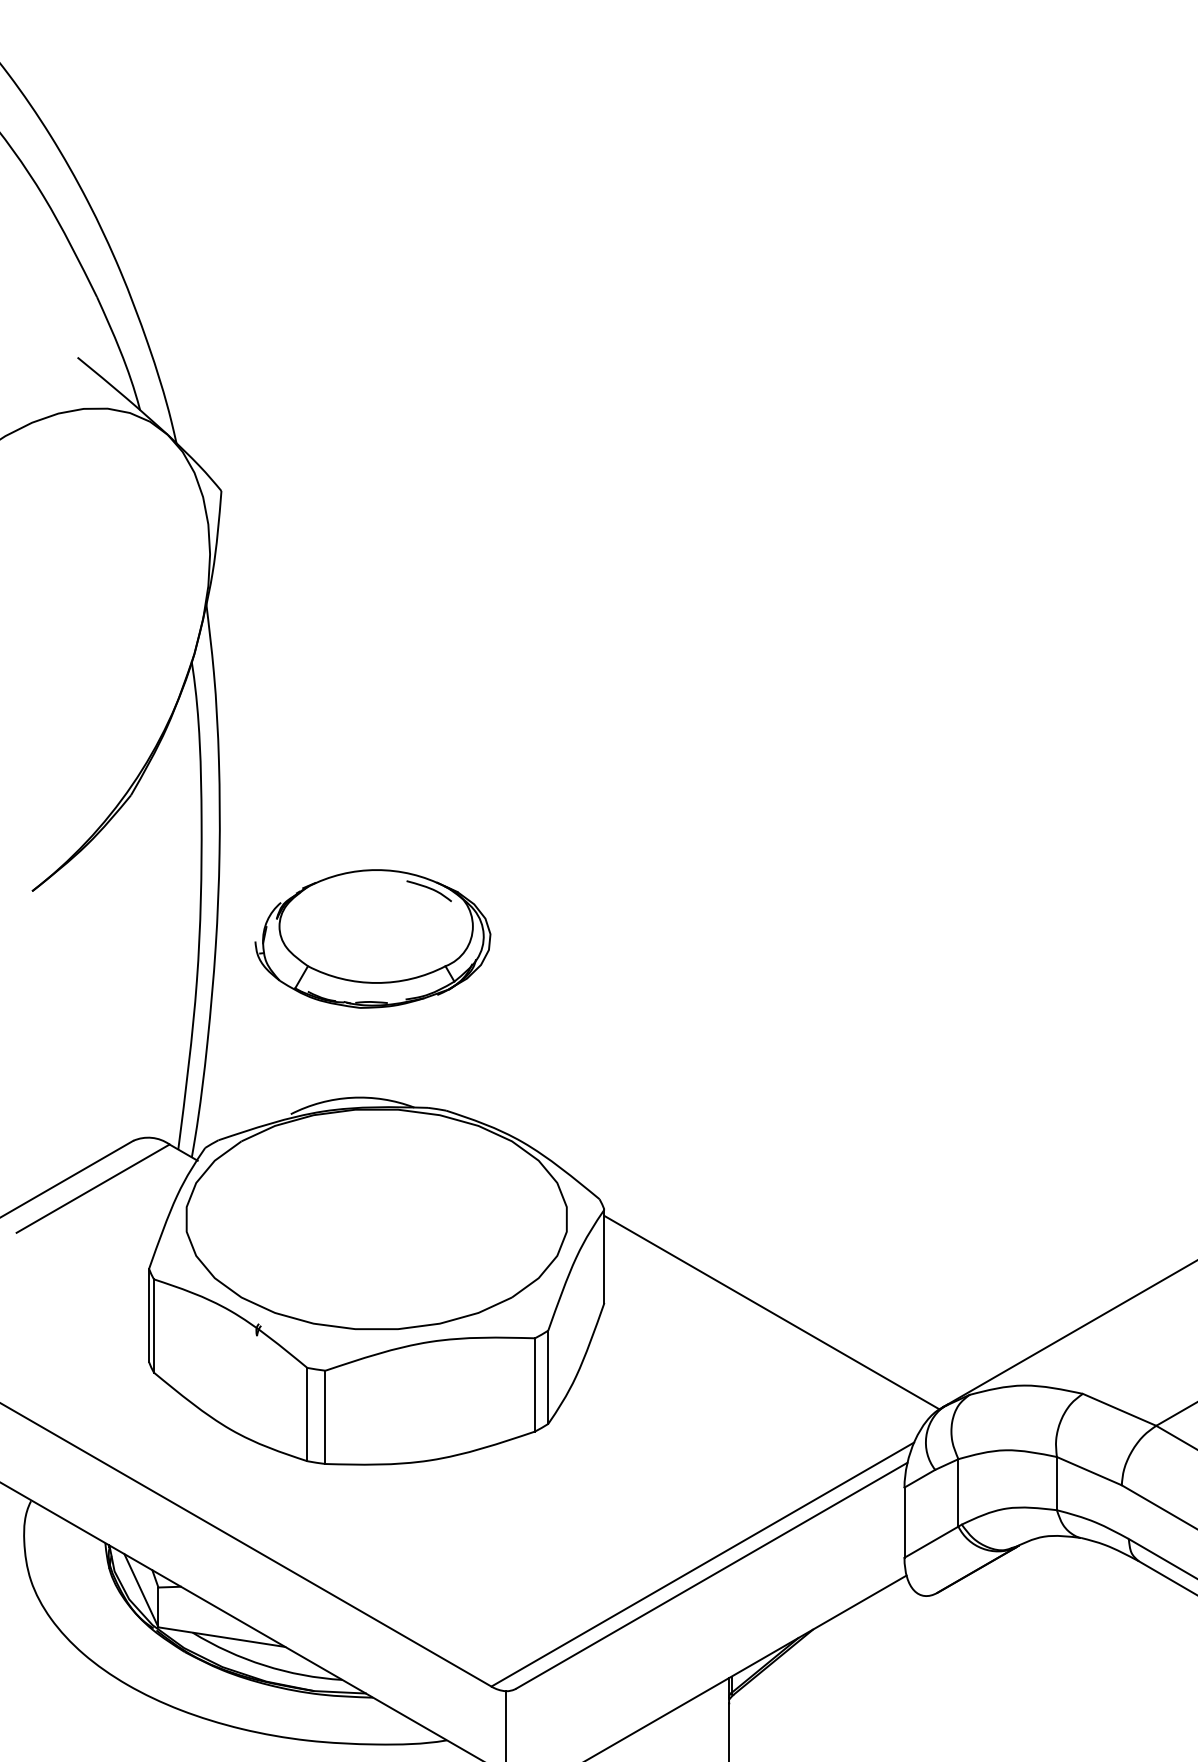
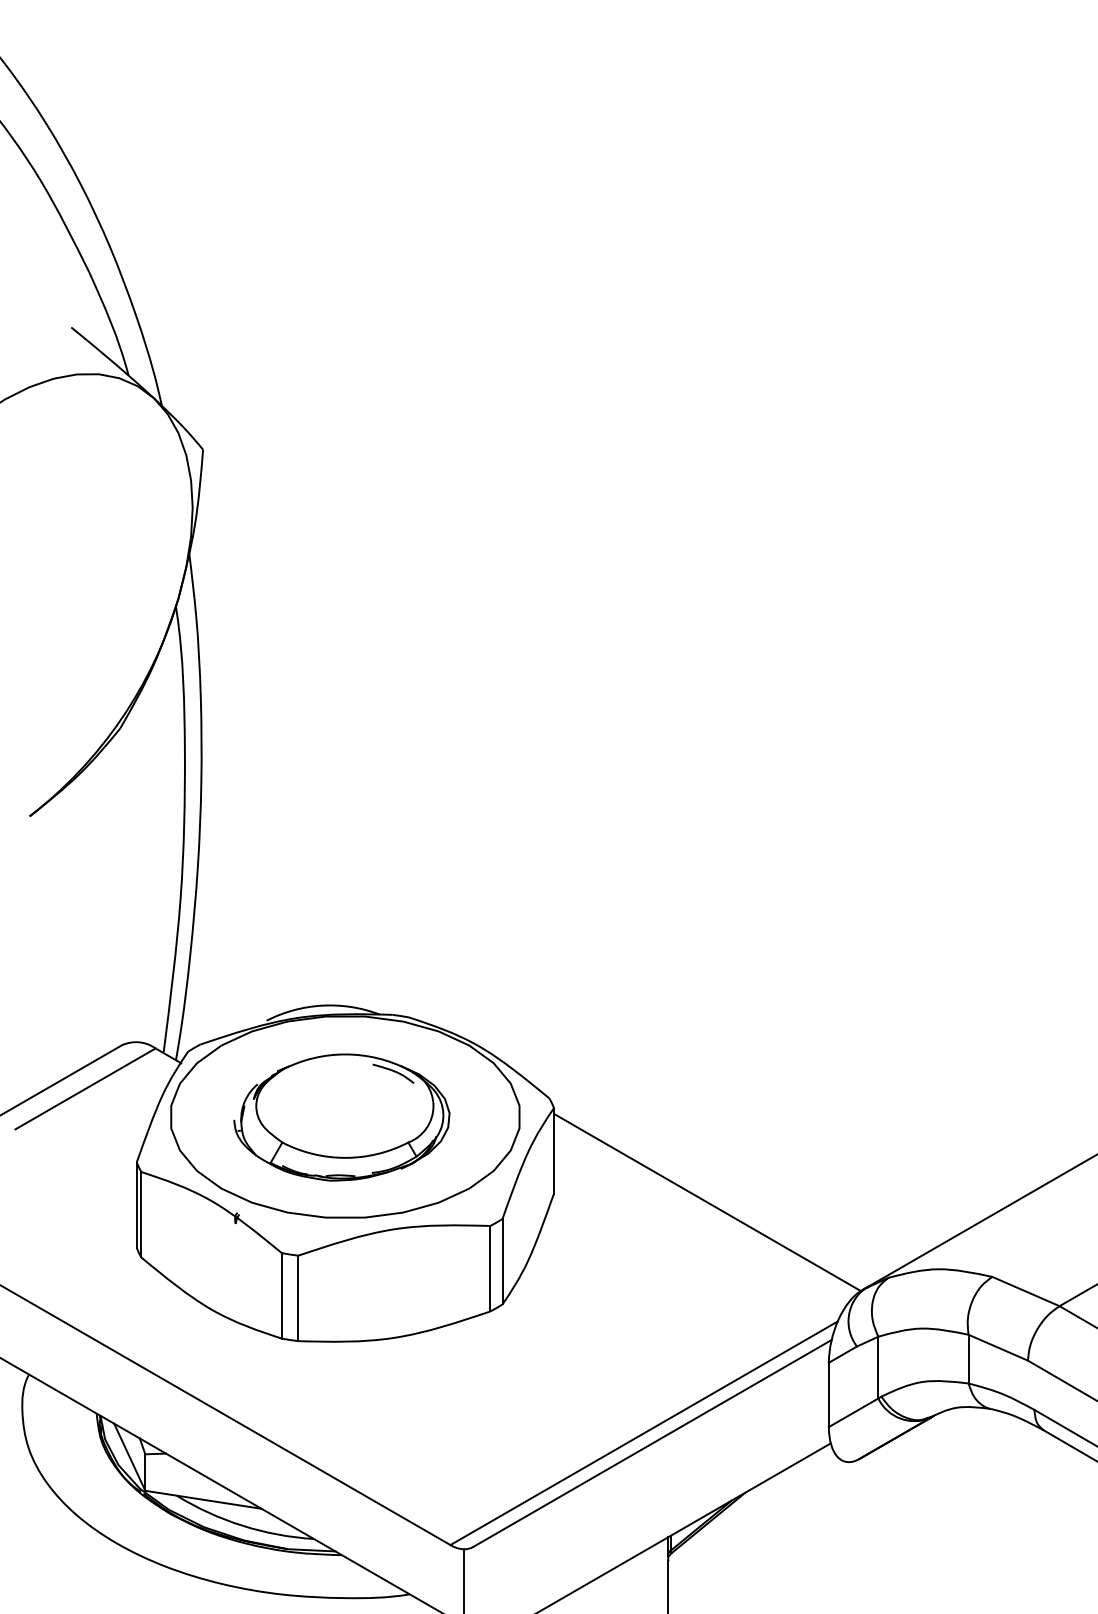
part: (372, 938) -> (341, 1117), moved

